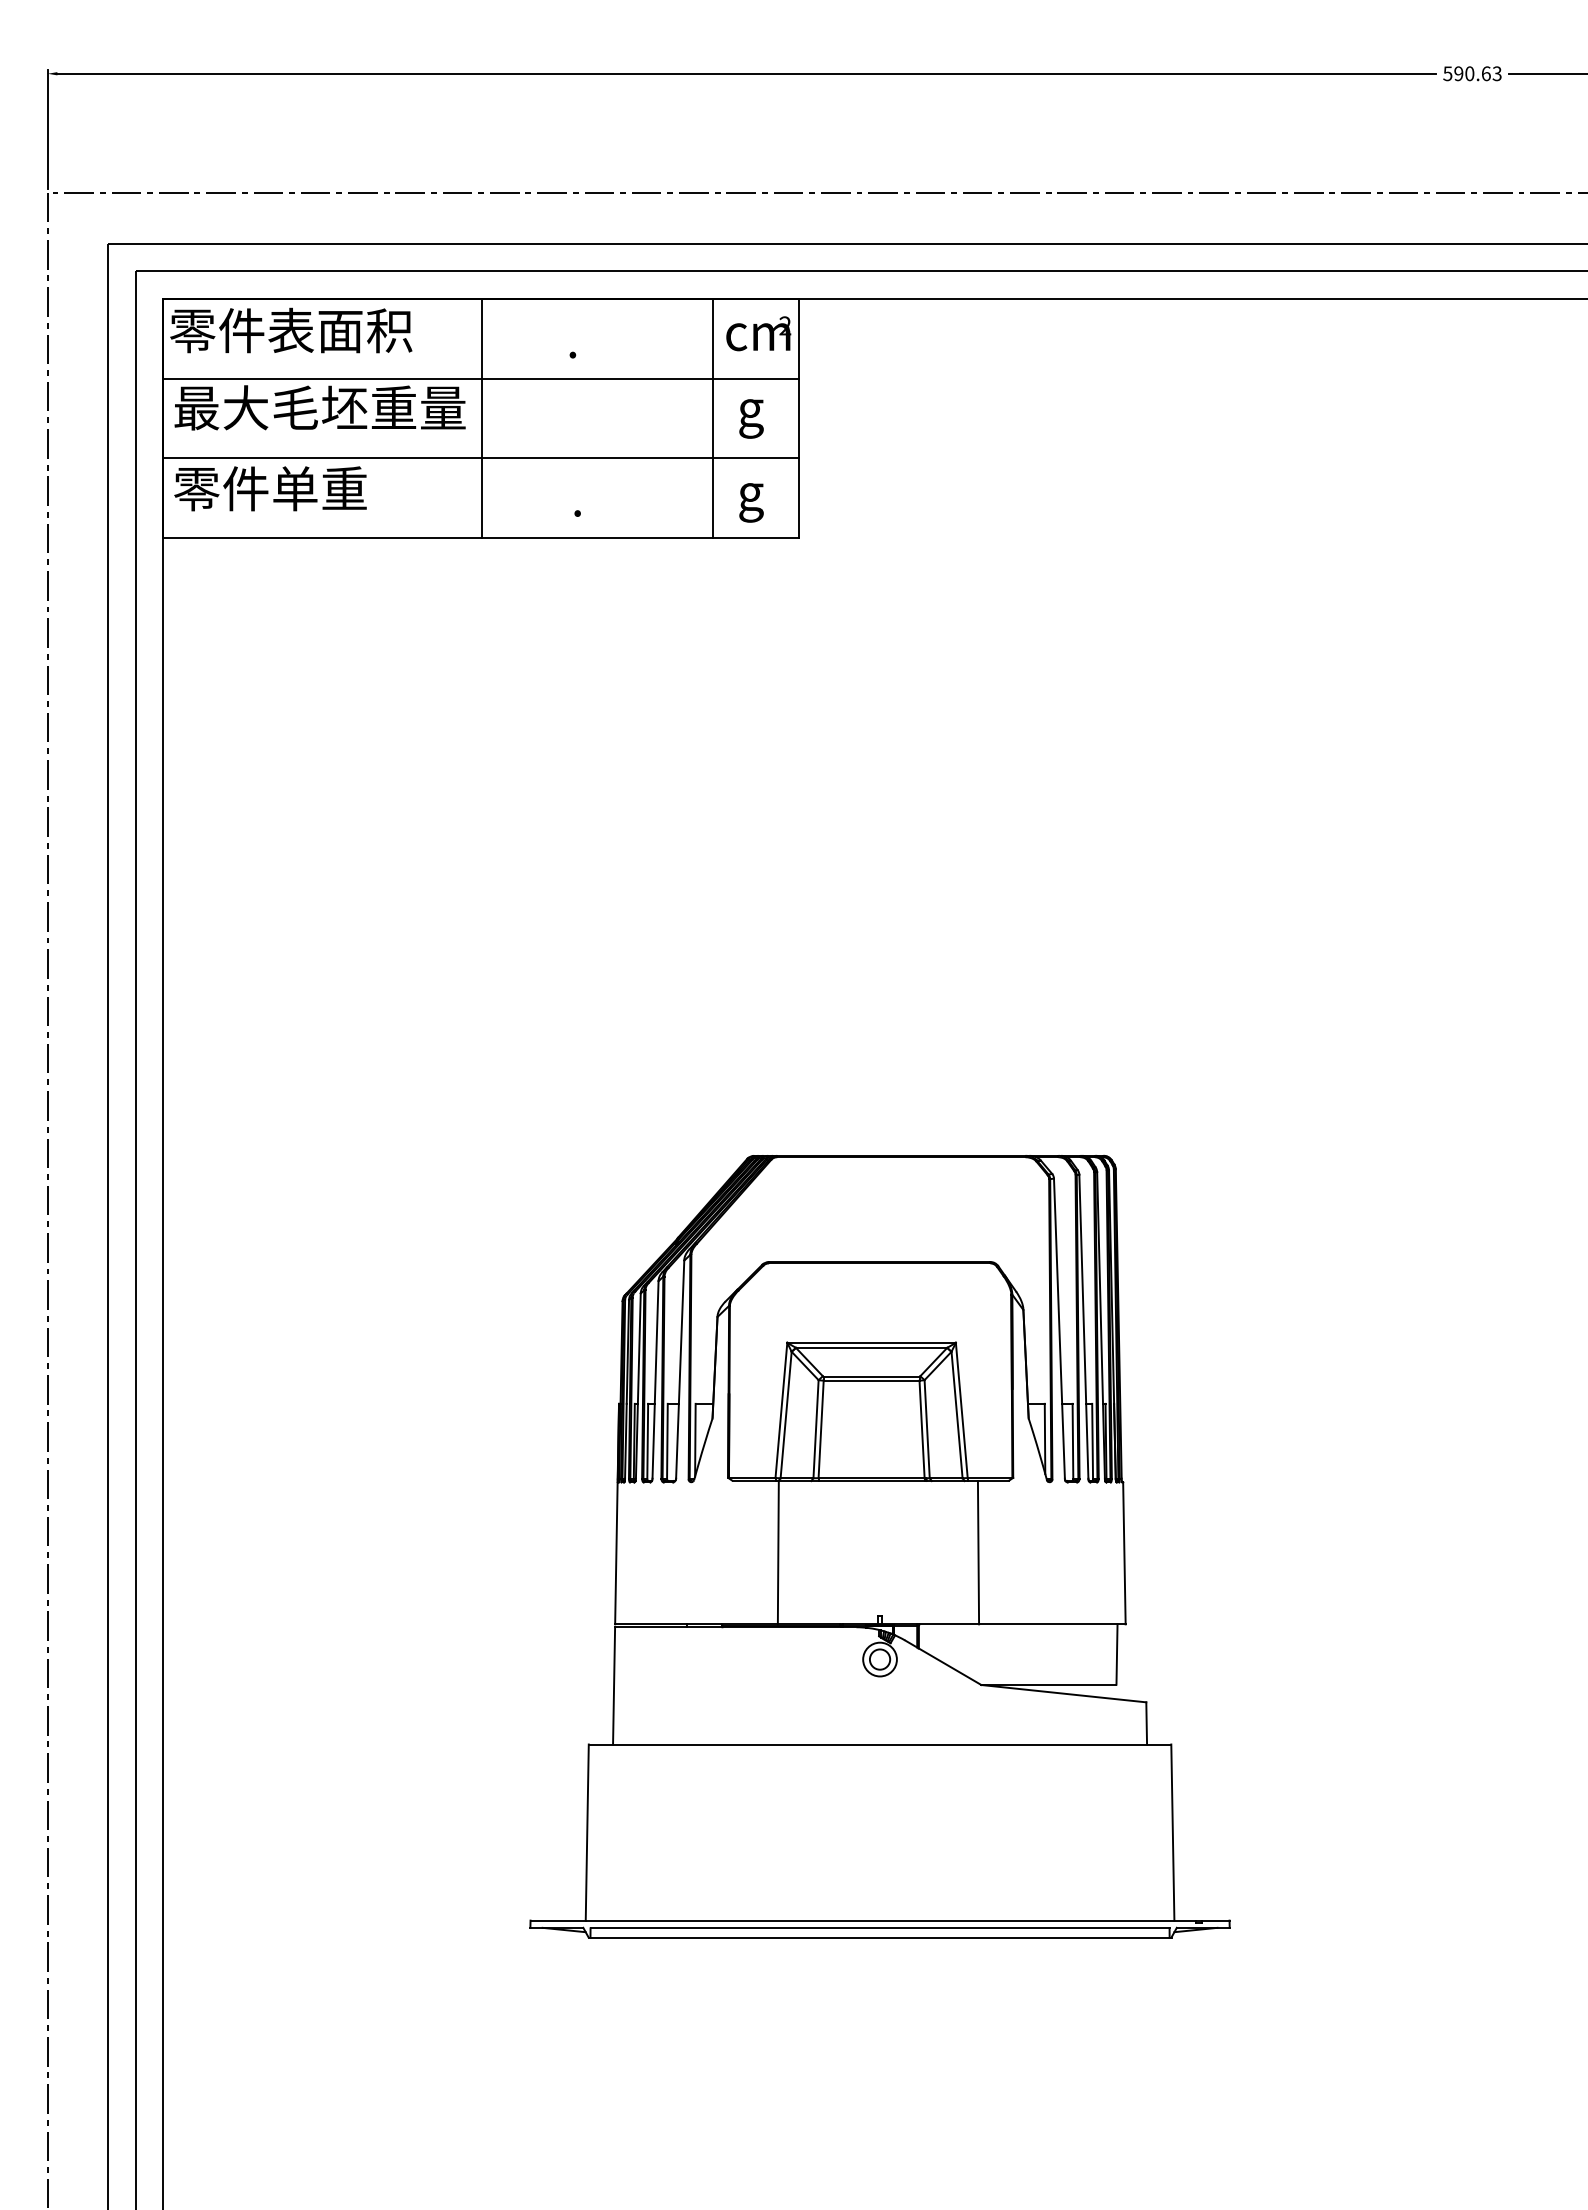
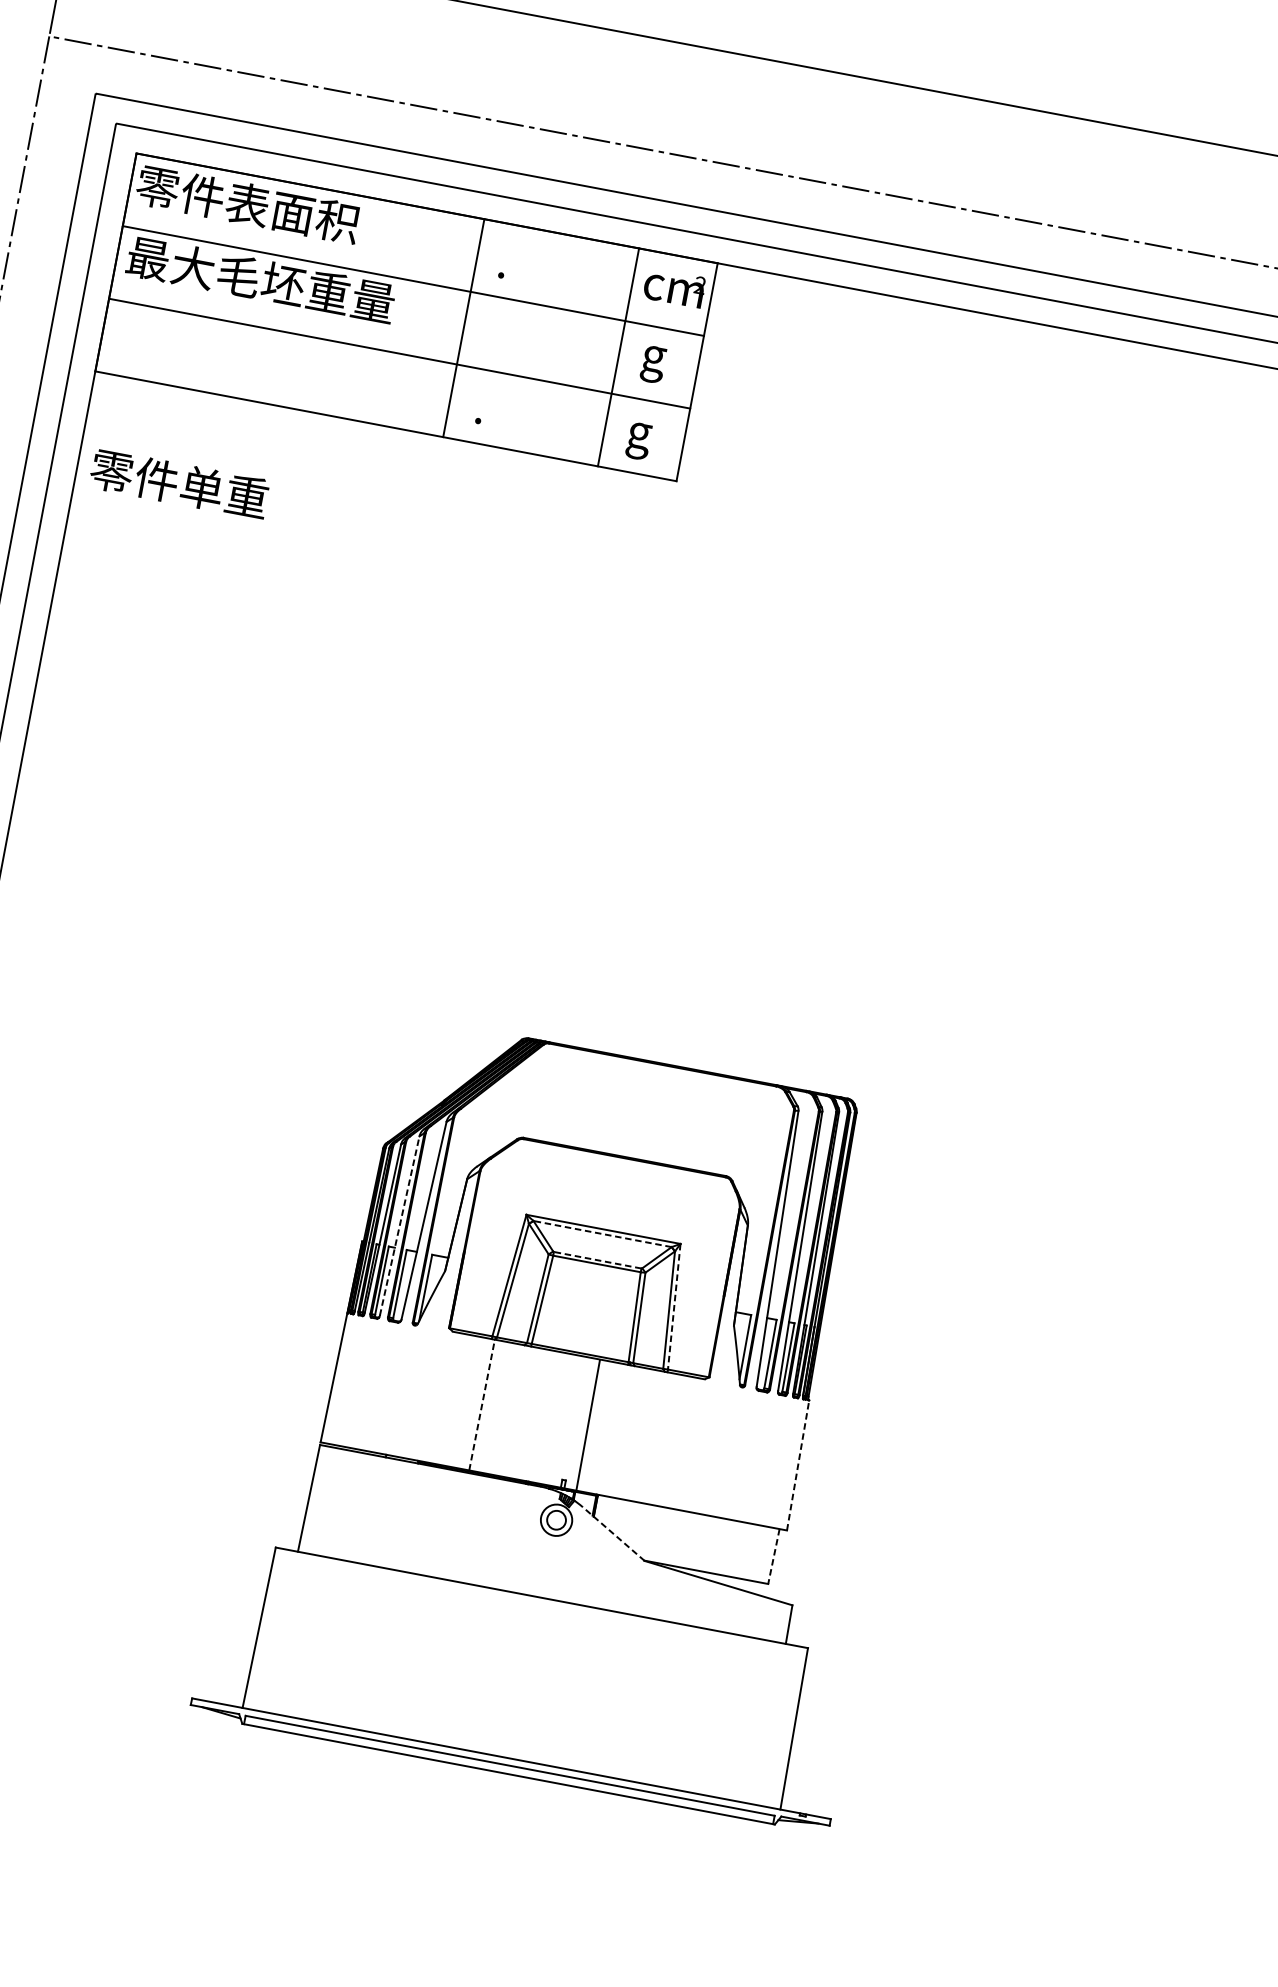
line: (482, 418) -> (464, 328), moved
text: (270, 488) -> (179, 483), moved
line: (871, 1347) -> (602, 1233), solid -> dashed
line: (871, 1376) -> (597, 1260), solid -> dashed
line: (655, 1379) -> (399, 1225), solid -> dashed
line: (961, 1410) -> (673, 1306), solid -> dashed
line: (778, 1552) -> (482, 1404), solid -> dashed
line: (978, 1552) -> (588, 1425), moved
line: (1124, 1553) -> (798, 1465), solid -> dashed
line: (1116, 1655) -> (773, 1557), solid -> dashed
line: (942, 1662) -> (613, 1533), solid -> dashed

